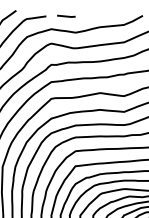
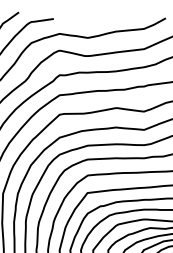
line: (66, 15) -> (77, 17), removed

